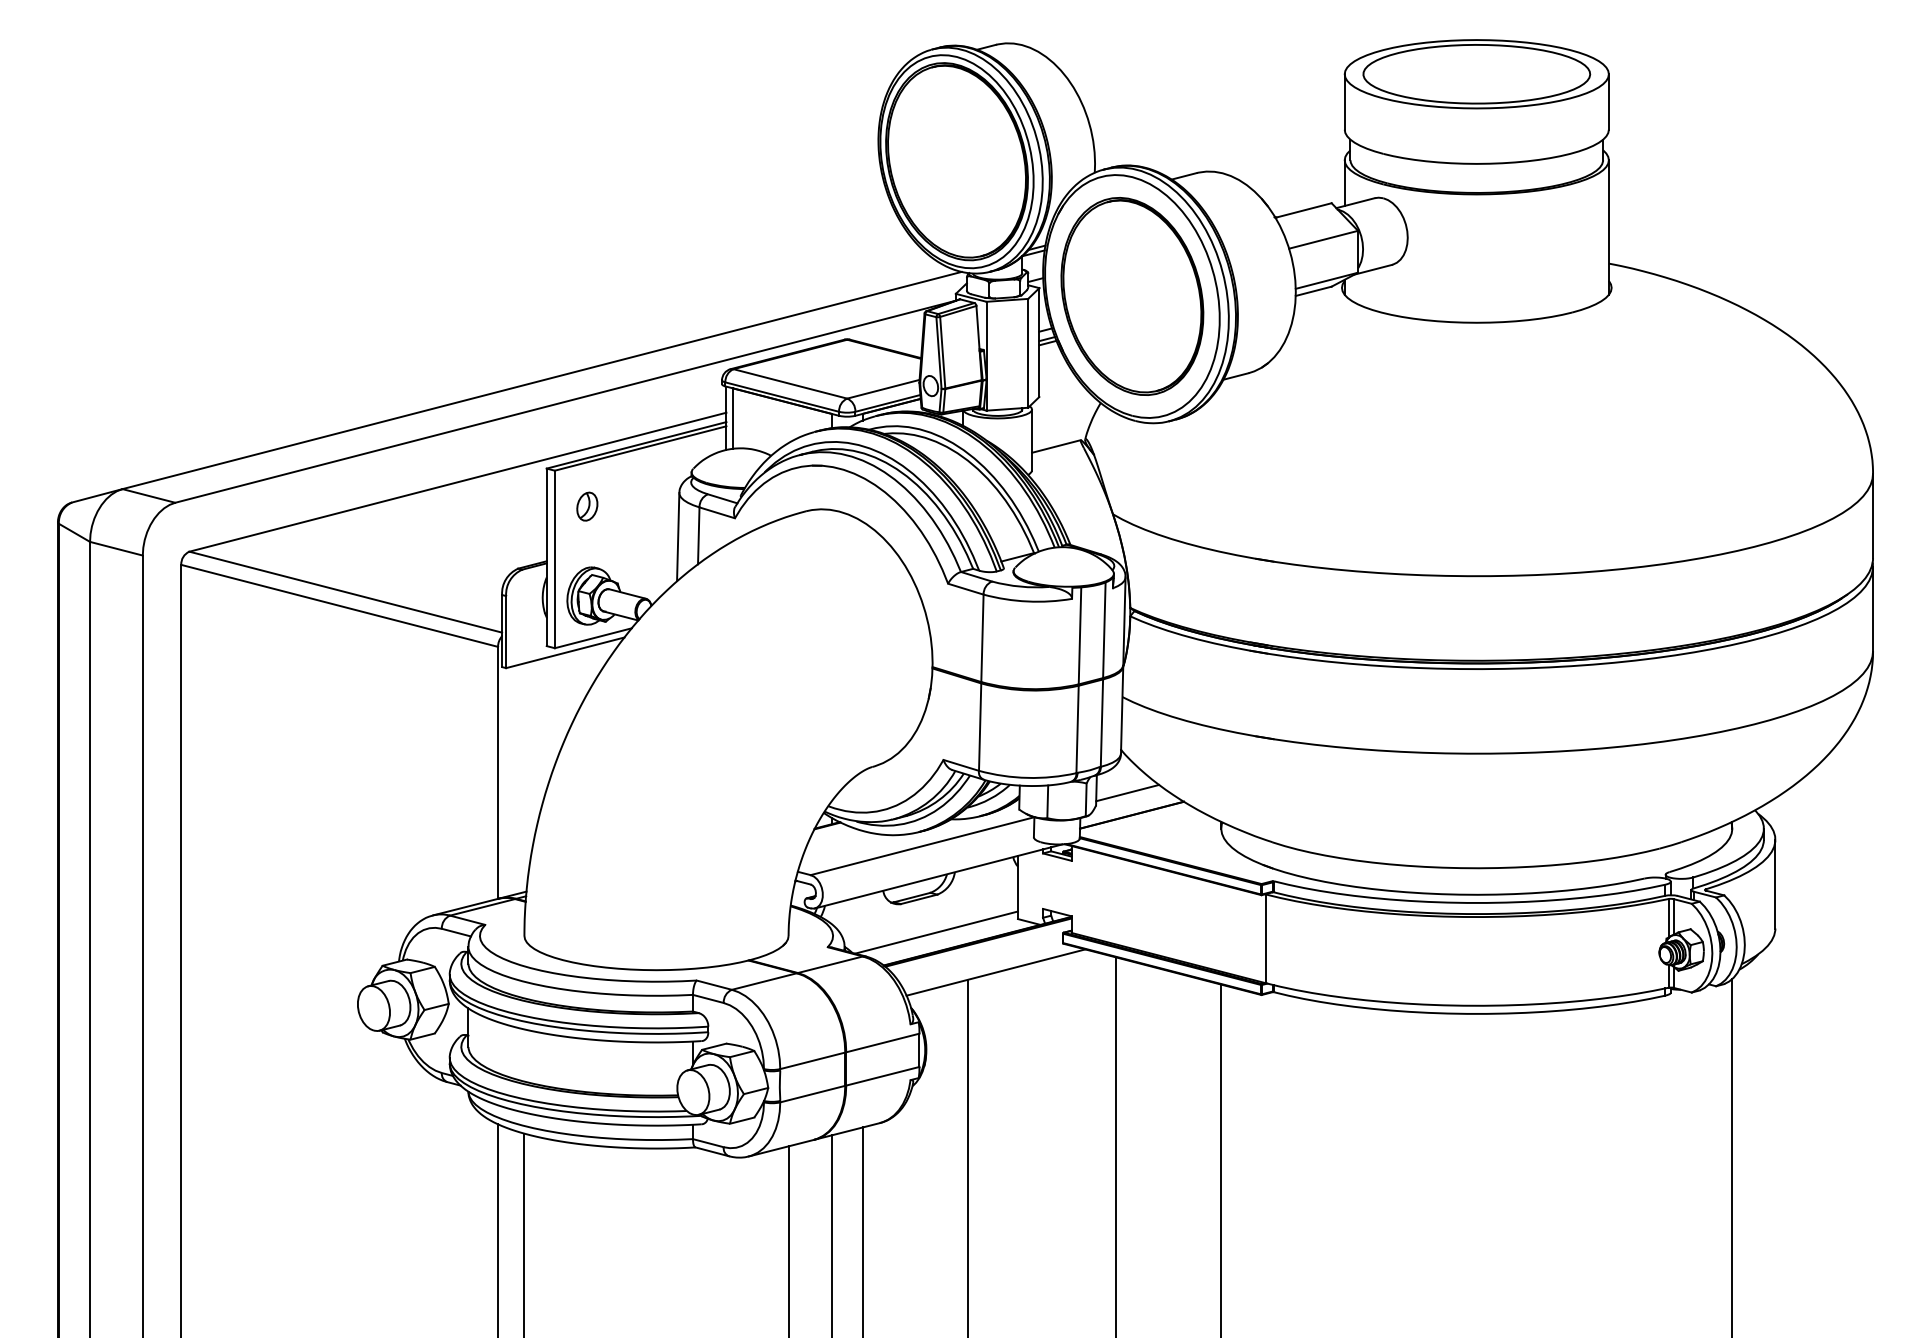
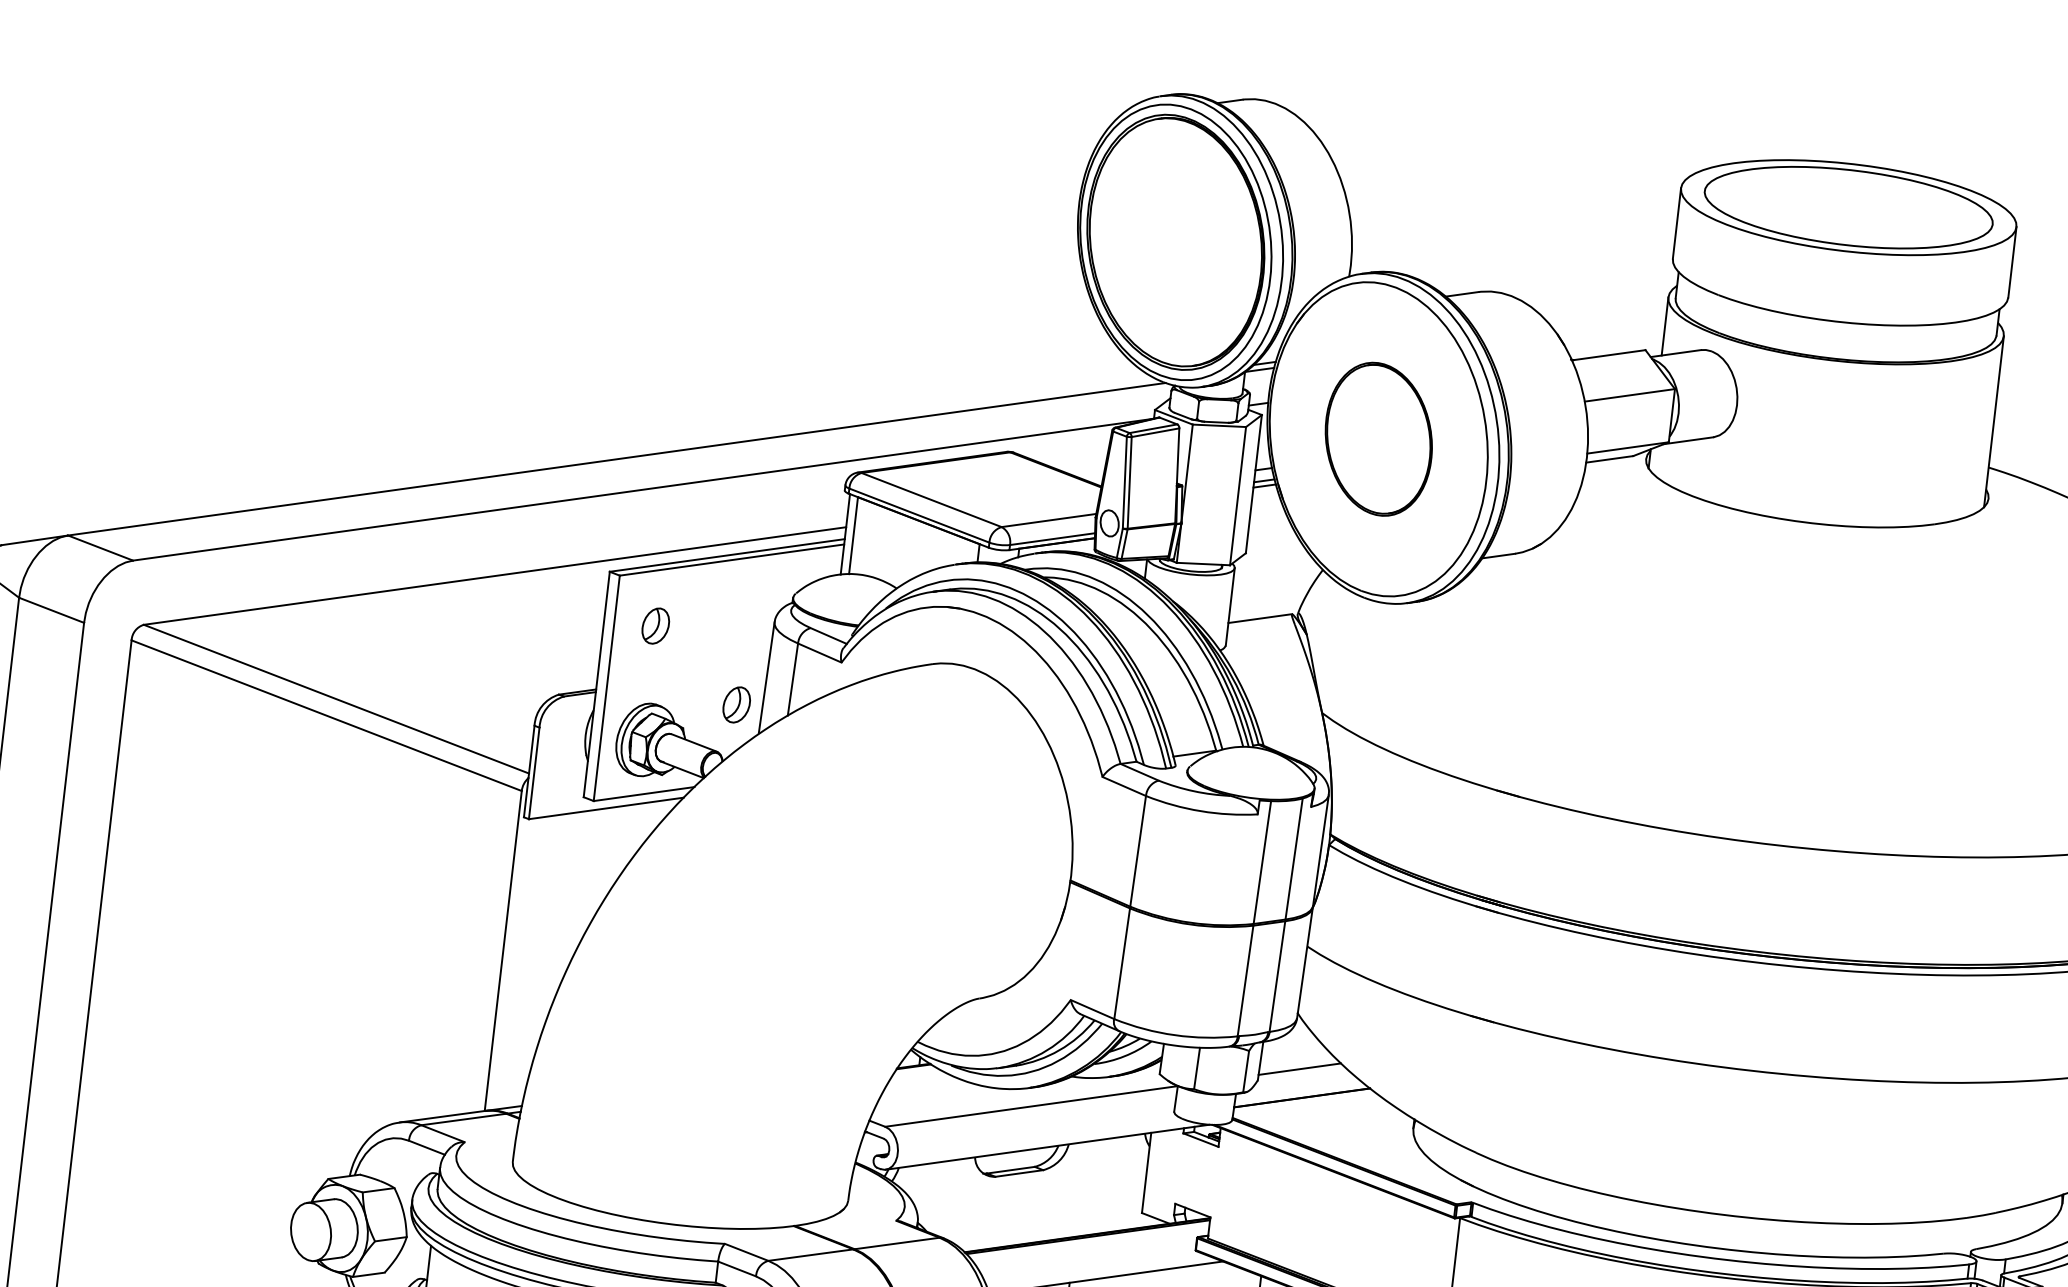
part: (1132, 296) -> (1378, 439), size x0.6
part: (657, 560) -> (736, 704), added
line: (936, 932) -> (1036, 1218), removed

